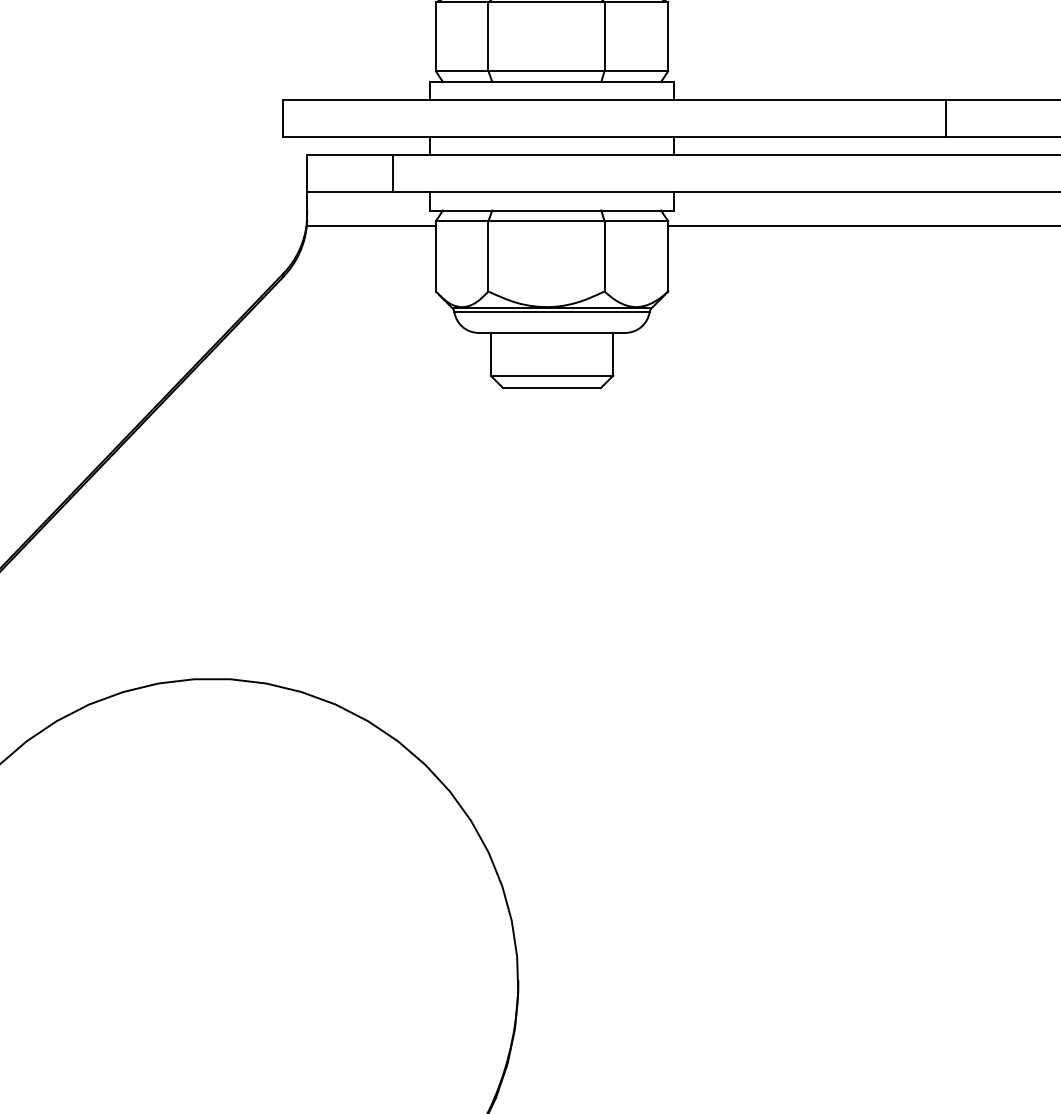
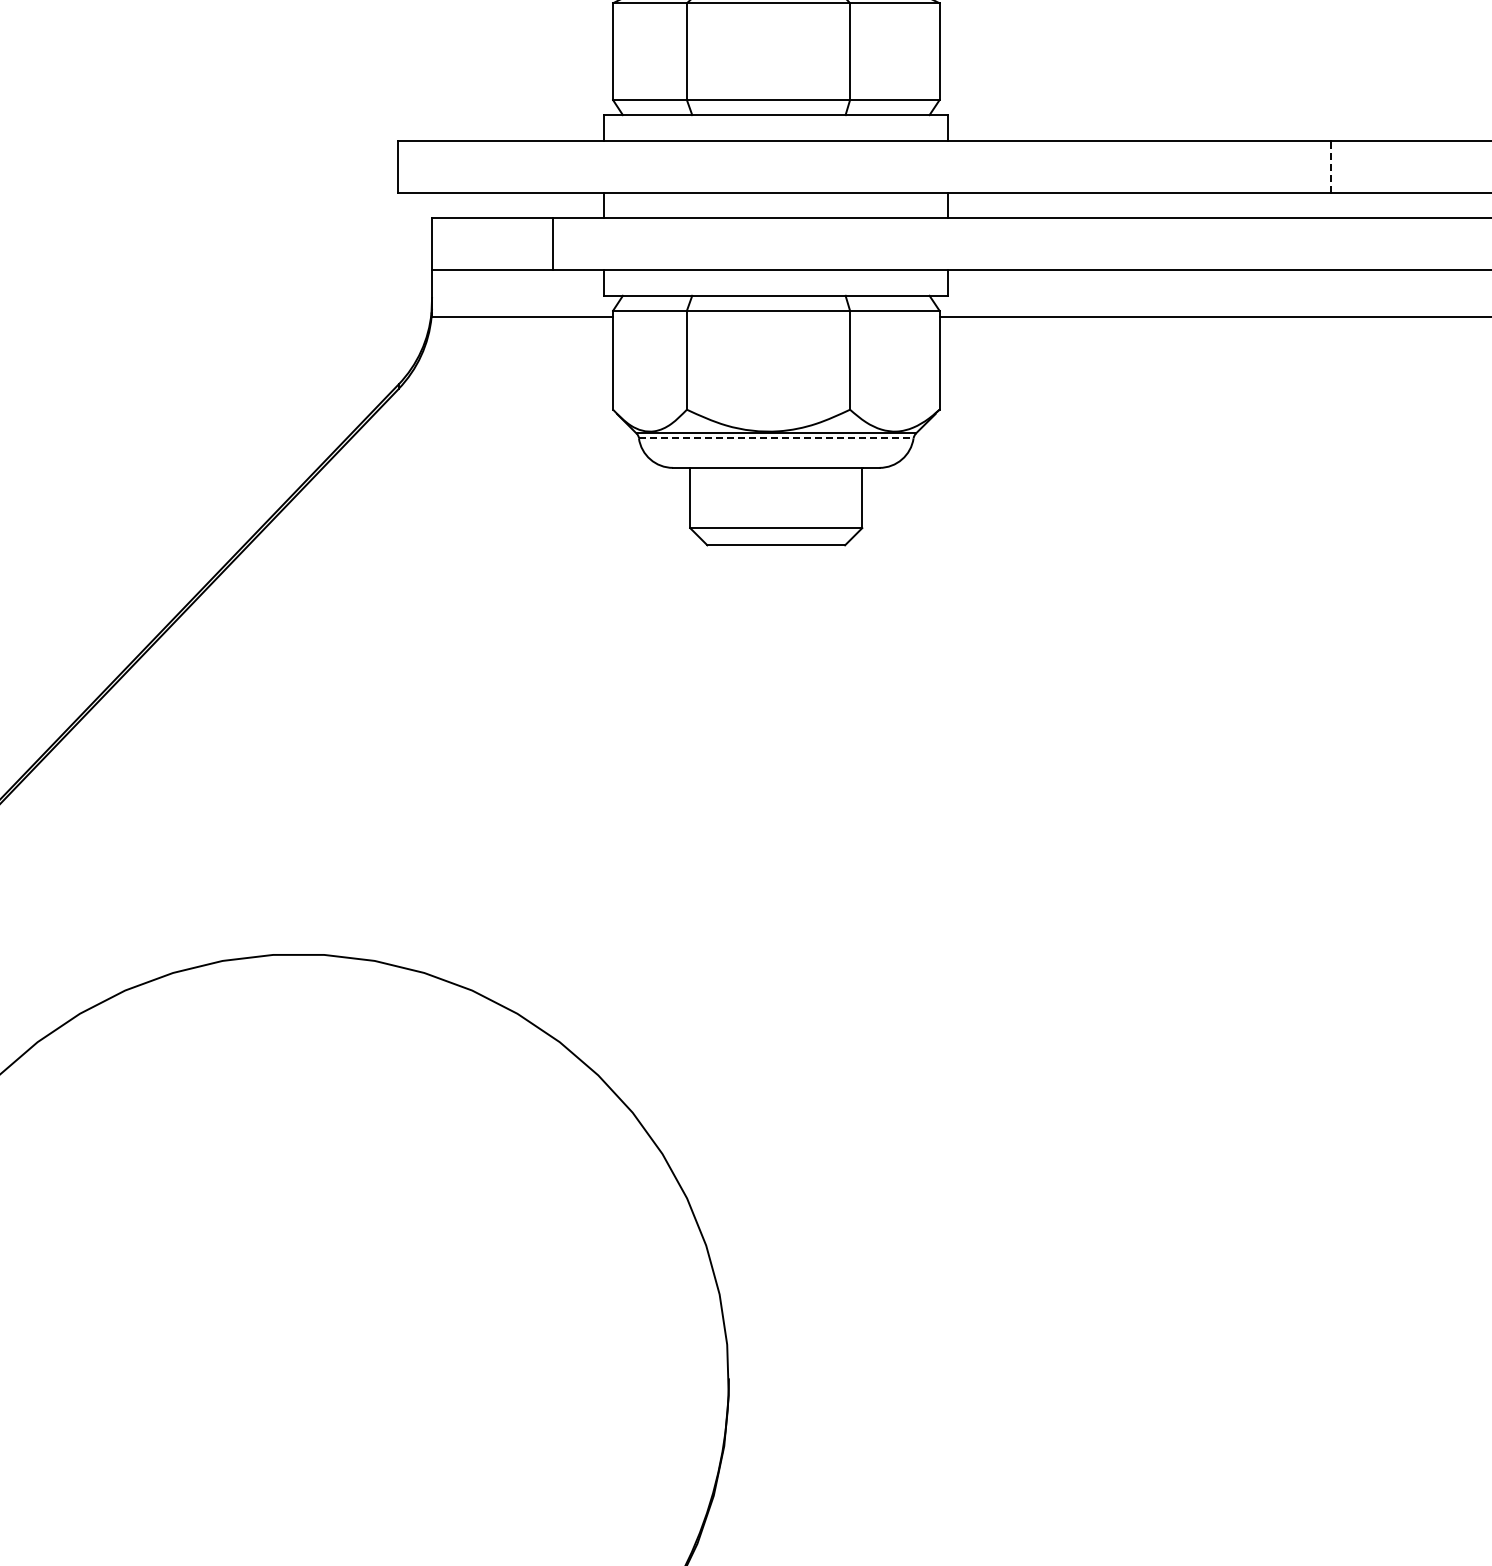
line: (946, 118) -> (1330, 166), solid -> dashed
line: (552, 311) -> (776, 438), solid -> dashed

